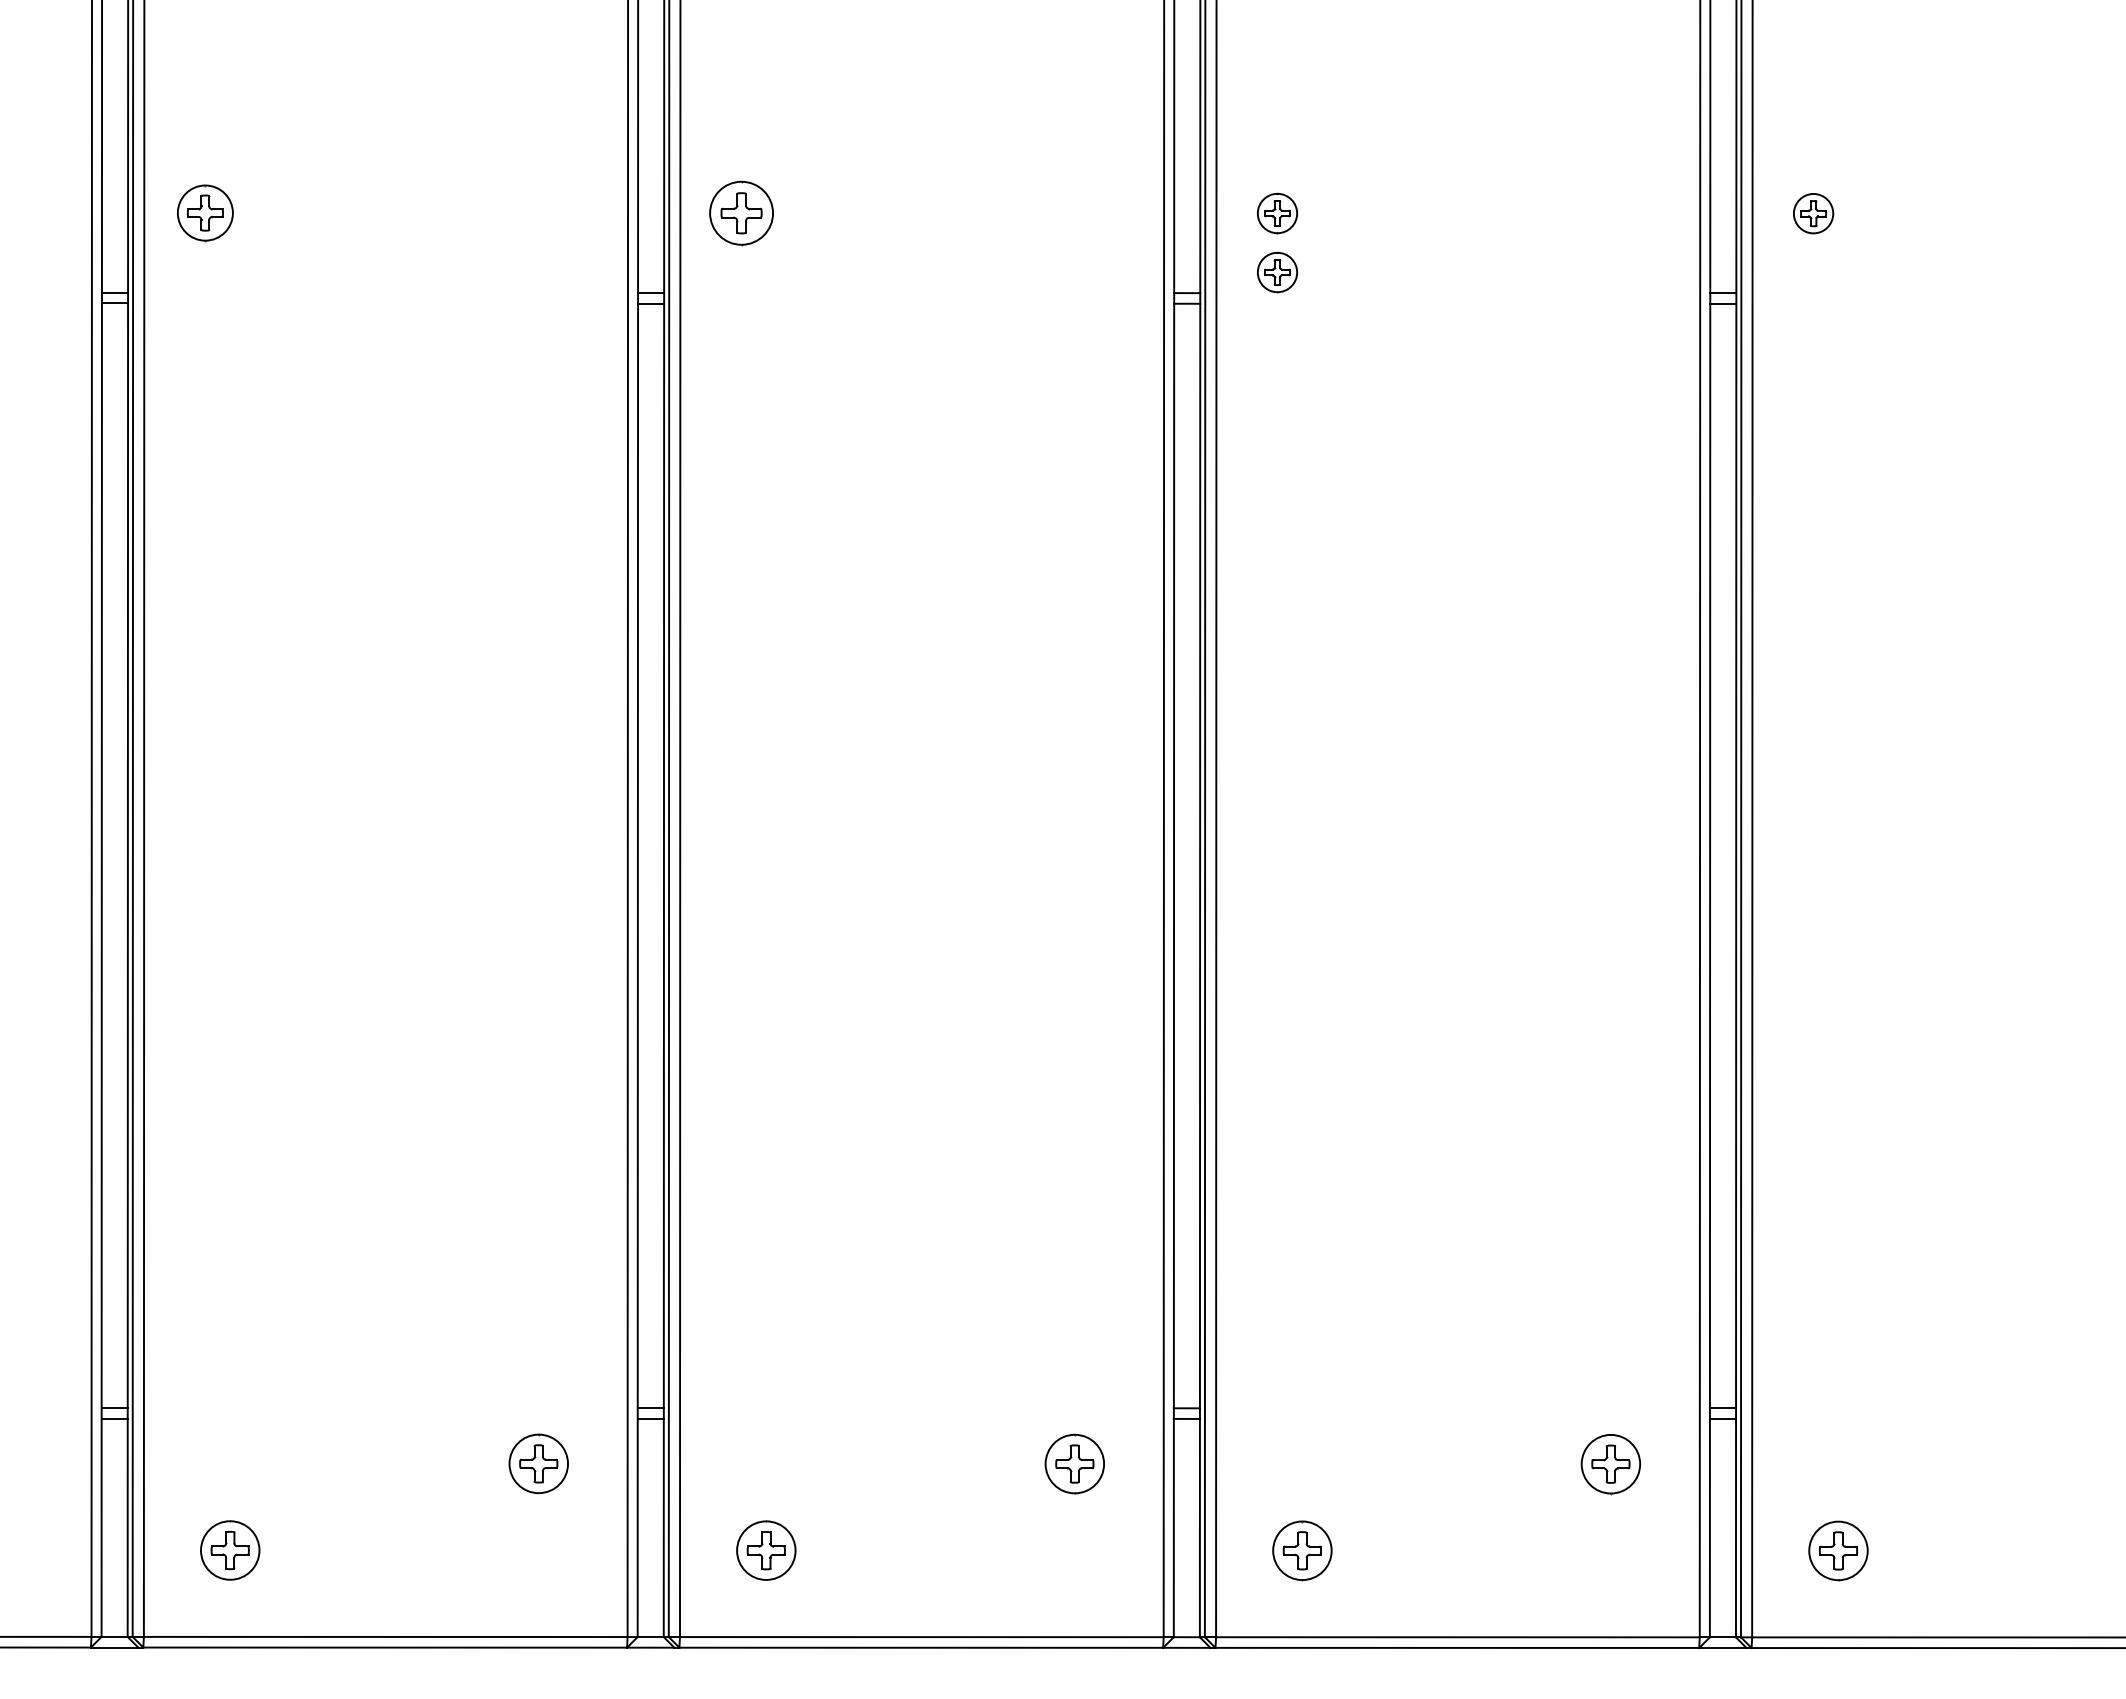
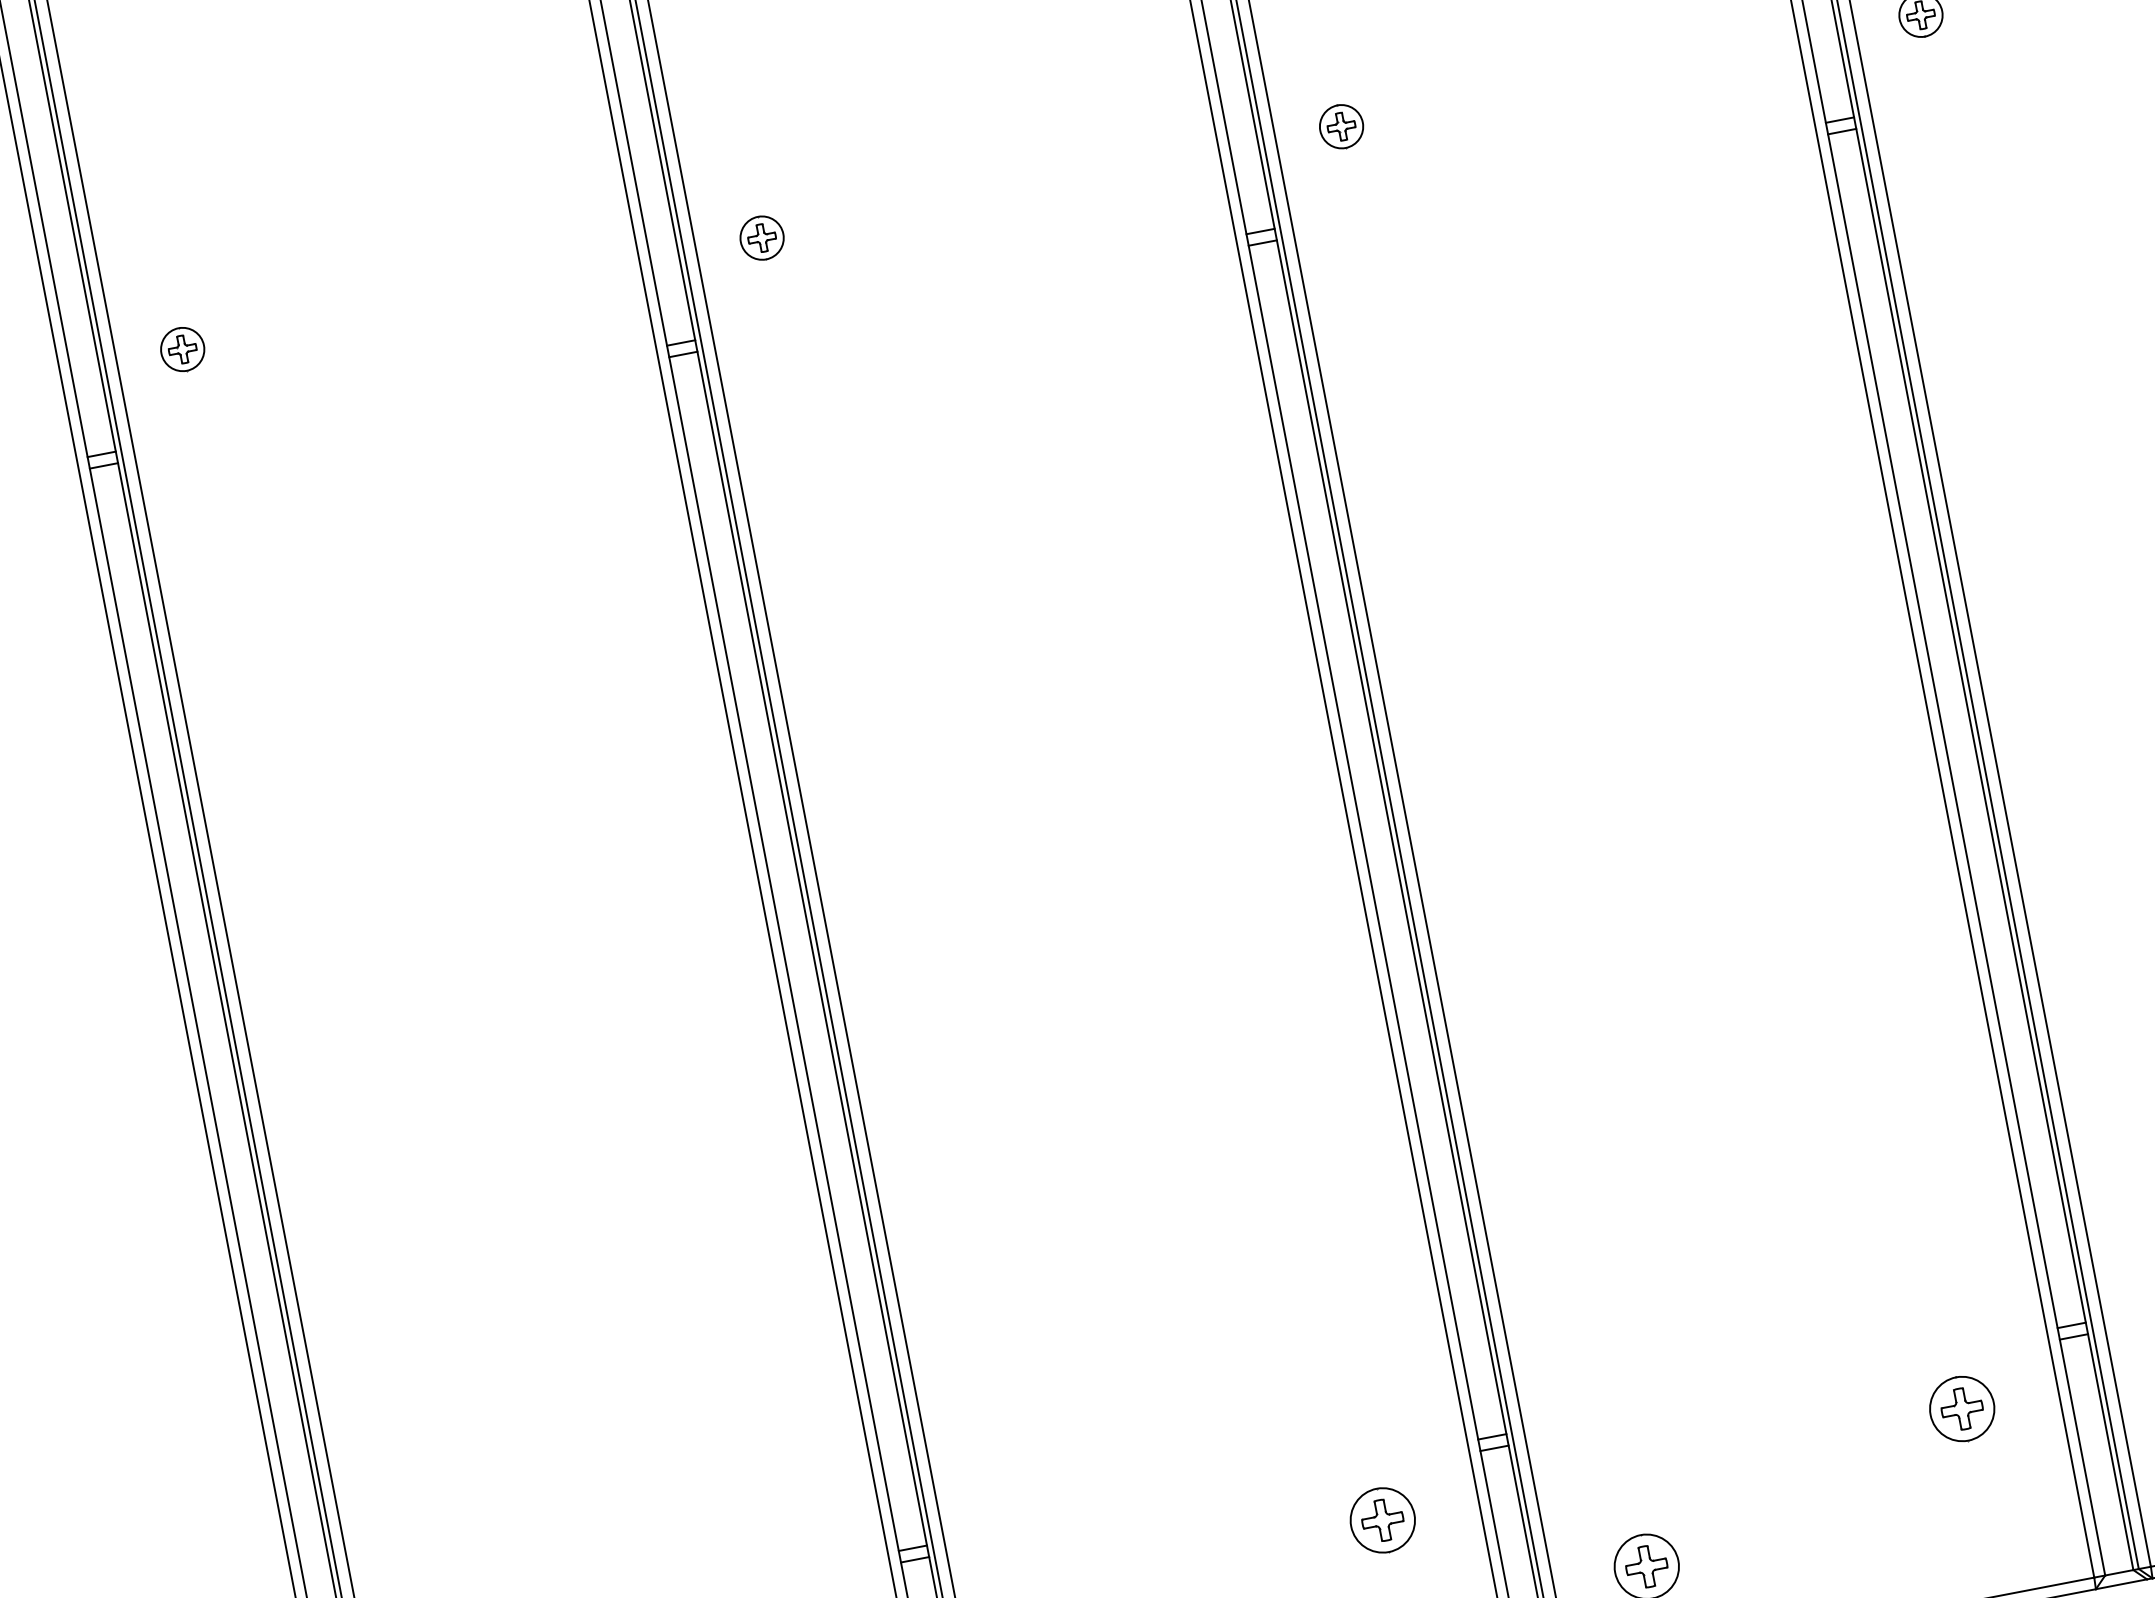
part: (204, 213) -> (181, 350), size x0.71
part: (740, 213) -> (761, 238), size x0.62
part: (1277, 272) -> (1353, 190), removed

